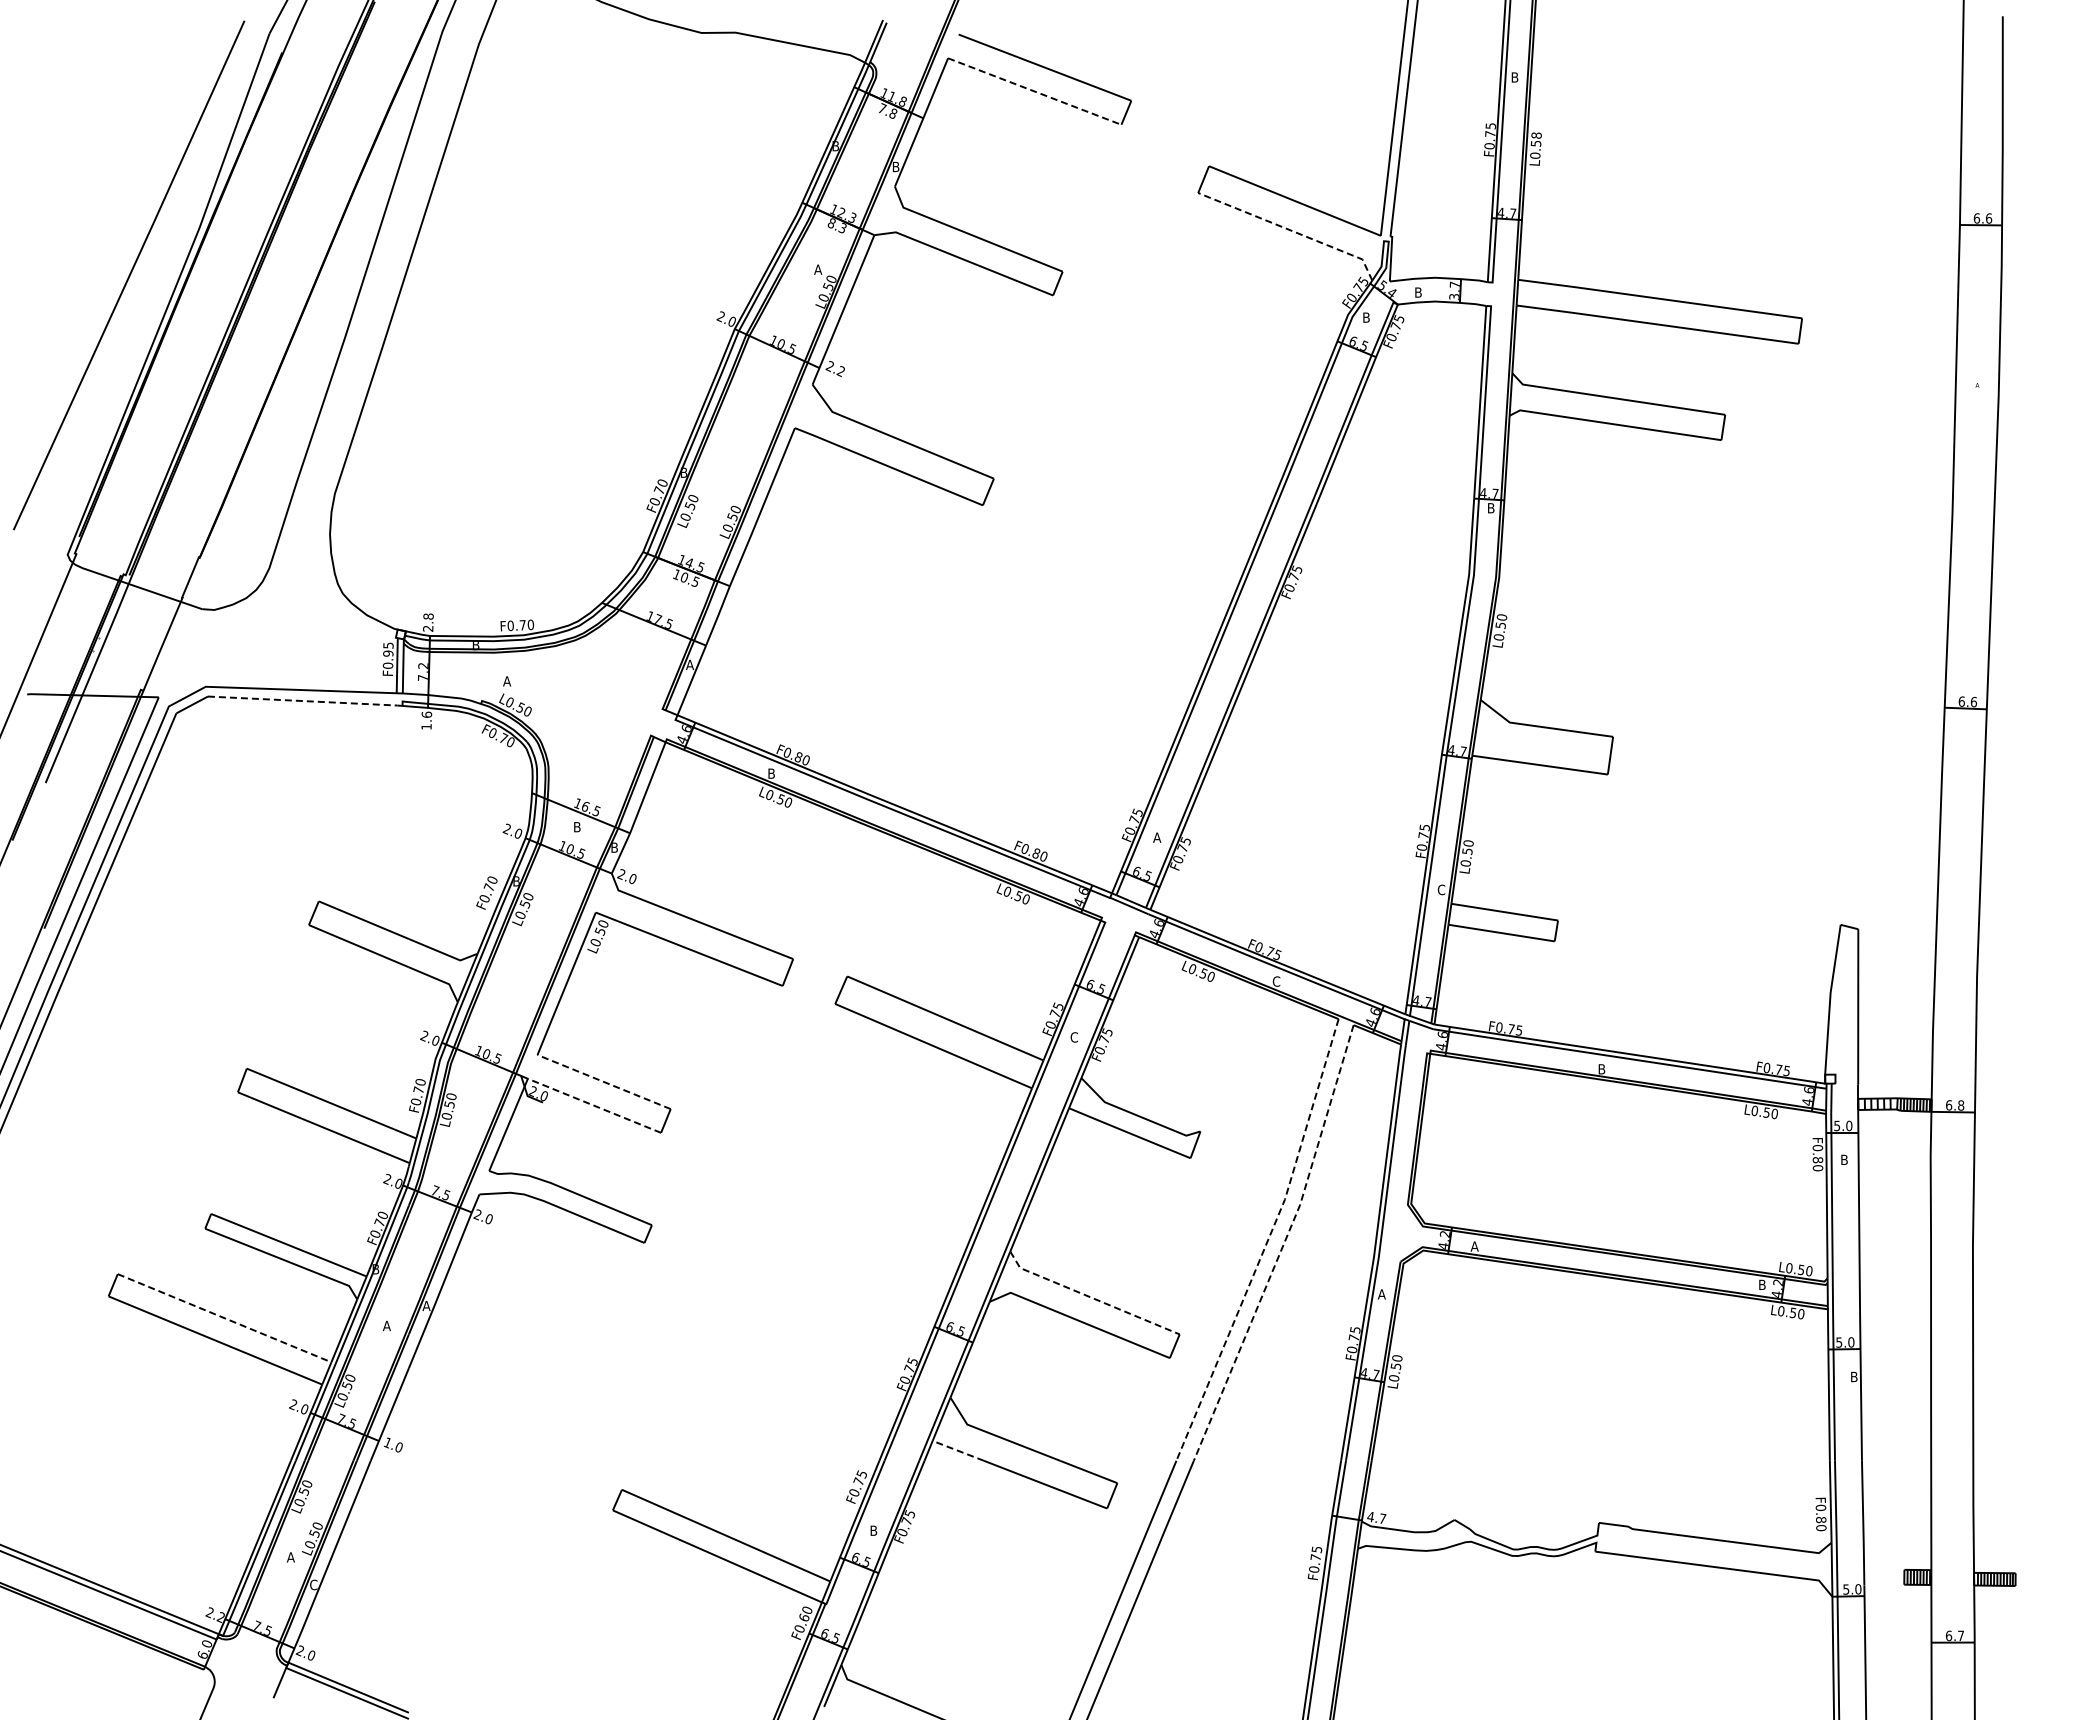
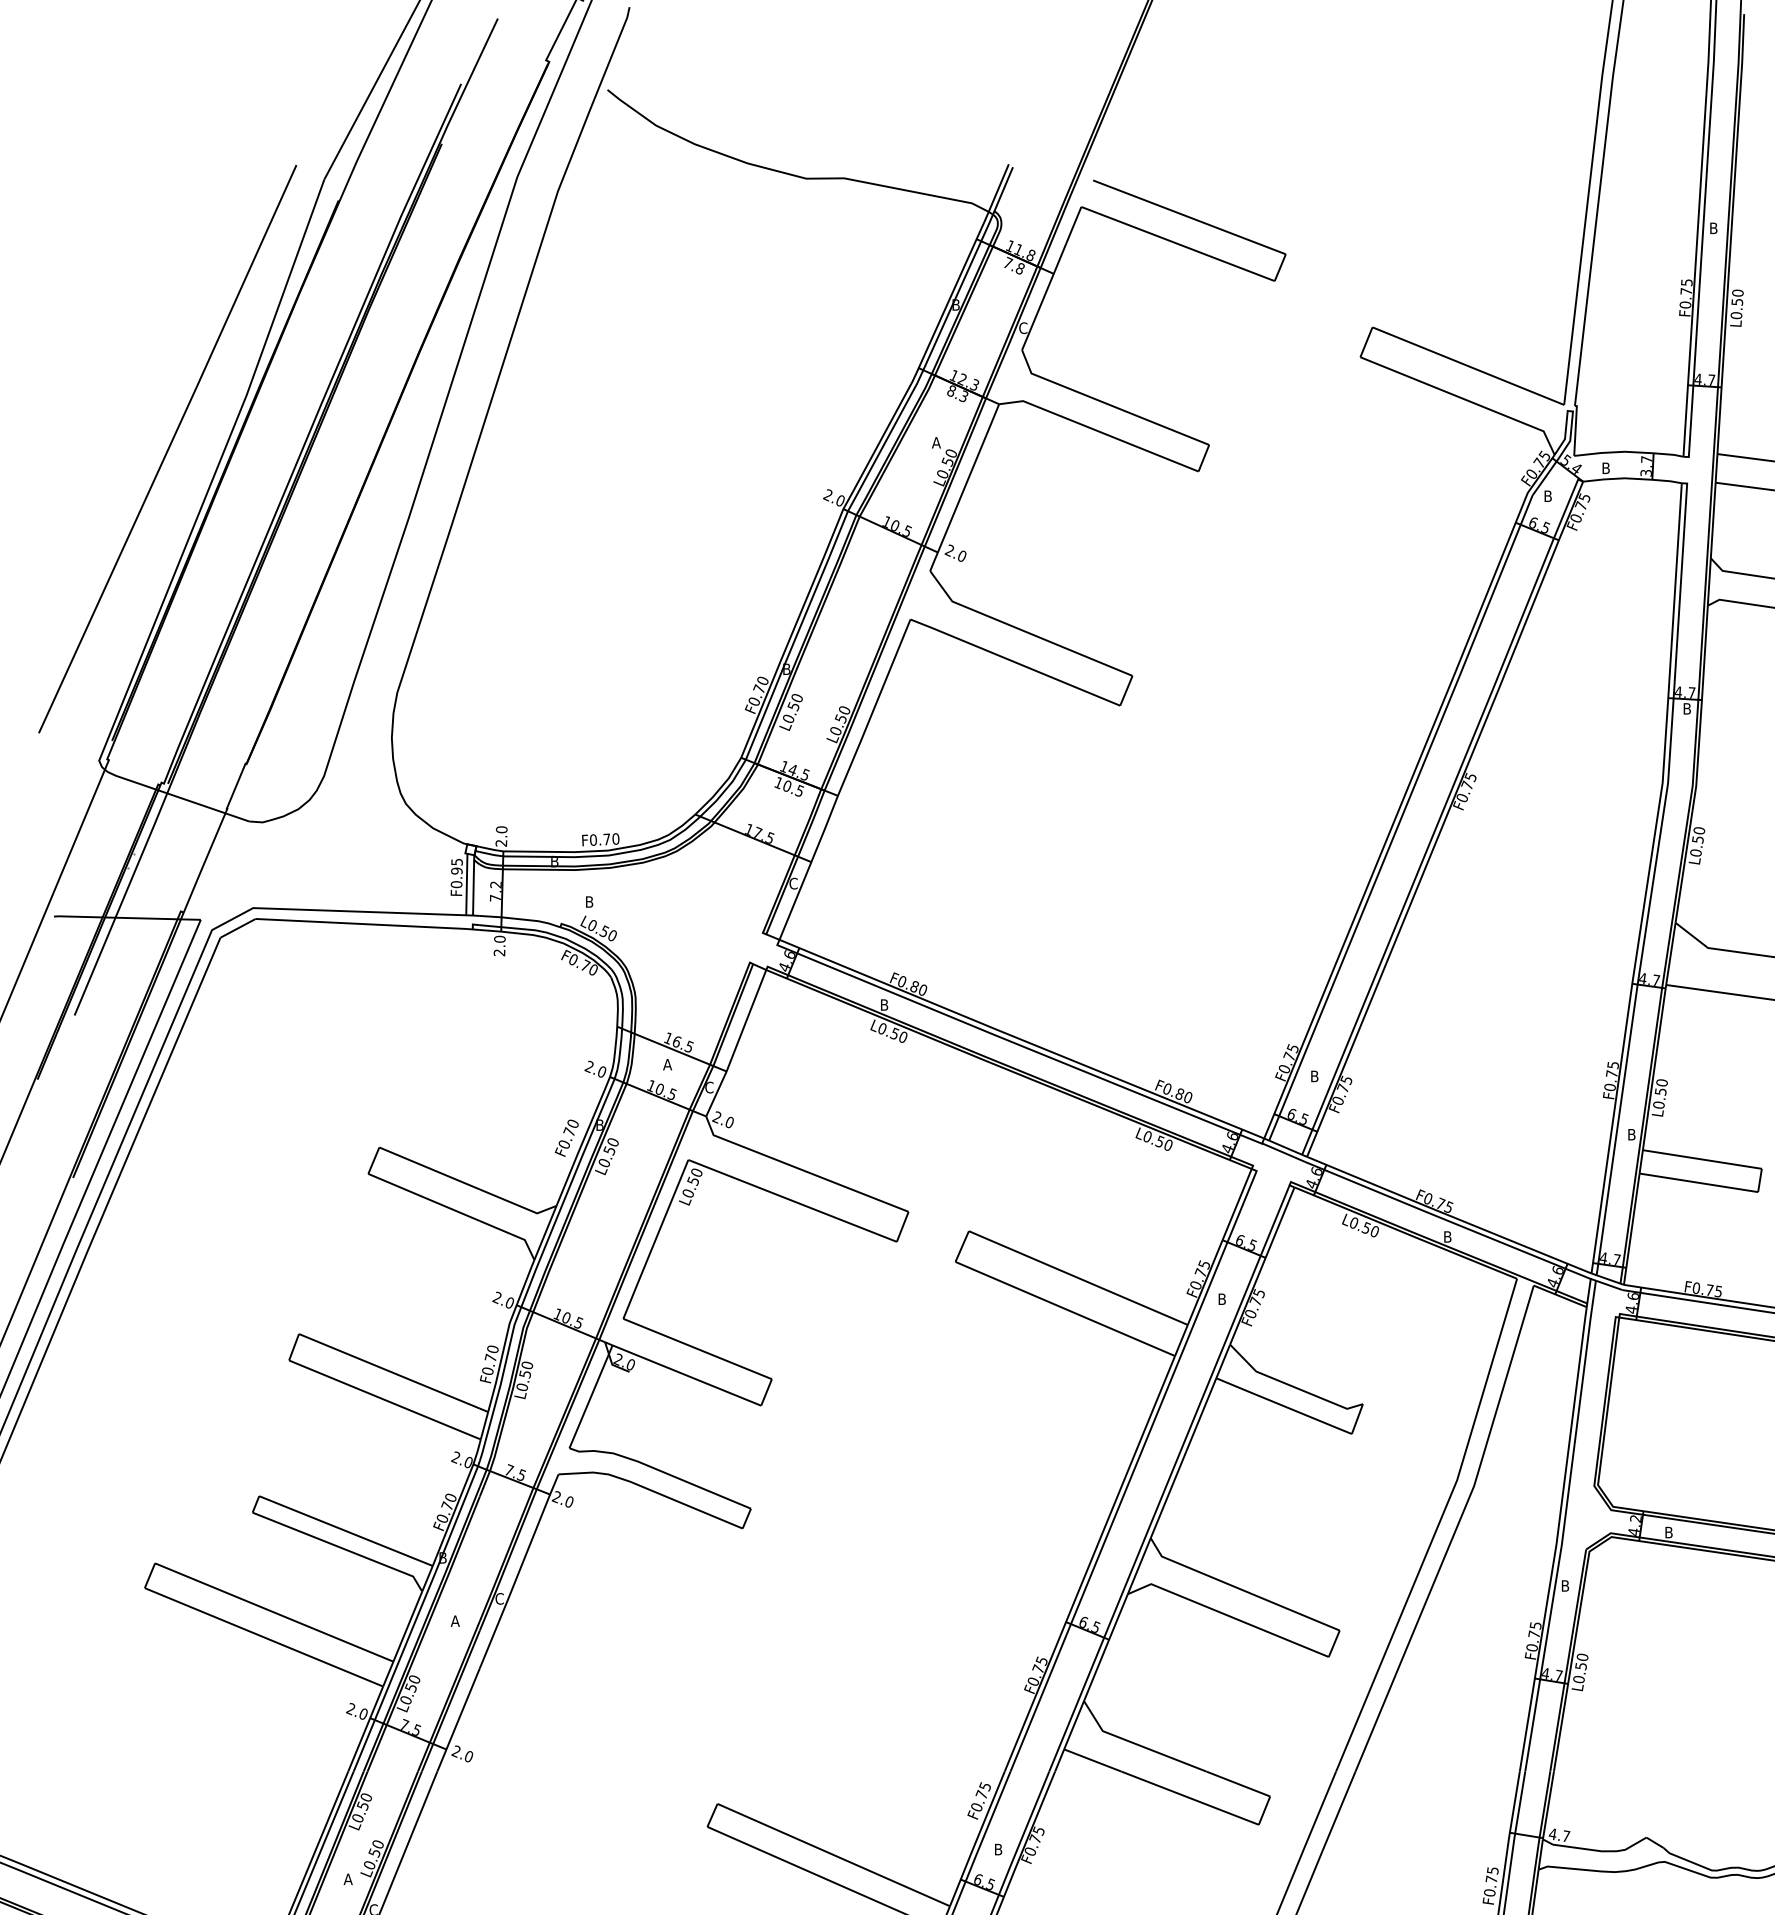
line: (1034, 91) -> (1177, 243), dashed -> solid
text: (1536, 135) -> (1737, 293), L0.58 -> L0.50
text: (895, 166) -> (1022, 327), B -> C
line: (1291, 230) -> (1464, 399), dashed -> solid
text: (840, 371) -> (961, 556), 2.2 -> 2.0
text: (428, 616) -> (501, 829), 2.8 -> 2.0
text: (690, 664) -> (794, 883), A -> C
text: (507, 681) -> (589, 902), A -> B
line: (302, 701) -> (361, 924), dashed -> solid
text: (426, 720) -> (499, 945), 1.6 -> 2.0
text: (577, 827) -> (667, 1065), B -> A
text: (1157, 837) -> (1314, 1076), A -> B
text: (614, 847) -> (709, 1087), B -> C
text: (1441, 889) -> (1631, 1134), C -> B
text: (1276, 981) -> (1447, 1236), C -> B
text: (1073, 1037) -> (1221, 1299), C -> B
line: (604, 1082) -> (698, 1349), dashed -> solid
line: (594, 1105) -> (686, 1375), dashed -> solid
line: (1266, 1242) -> (1436, 1528), dashed -> solid
line: (1283, 1245) -> (1455, 1531), dashed -> solid
text: (1474, 1246) -> (1668, 1532), A -> B
text: (1381, 1294) -> (1564, 1586), A -> B
line: (1090, 1297) -> (1240, 1589), dashed -> solid
text: (426, 1305) -> (499, 1598), A -> C
line: (224, 1318) -> (274, 1612), dashed -> solid
text: (387, 1441) -> (455, 1750), 1.0 -> 2.0
line: (957, 1450) -> (1091, 1760), dashed -> solid

